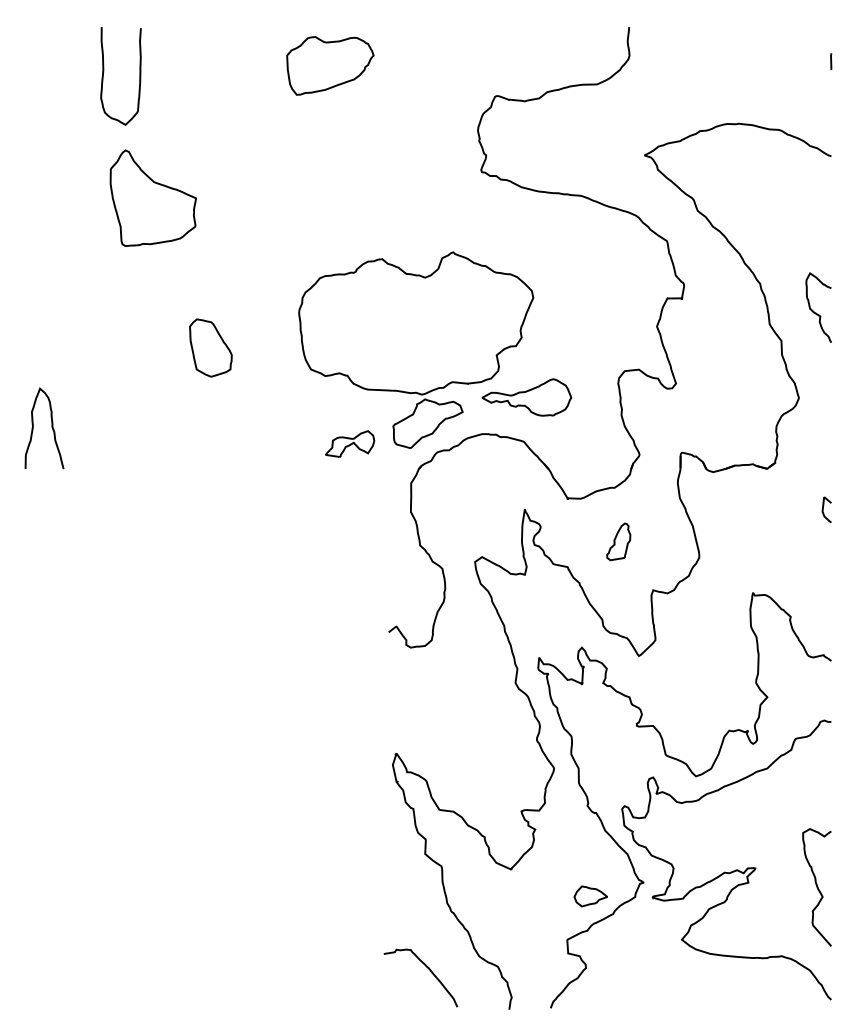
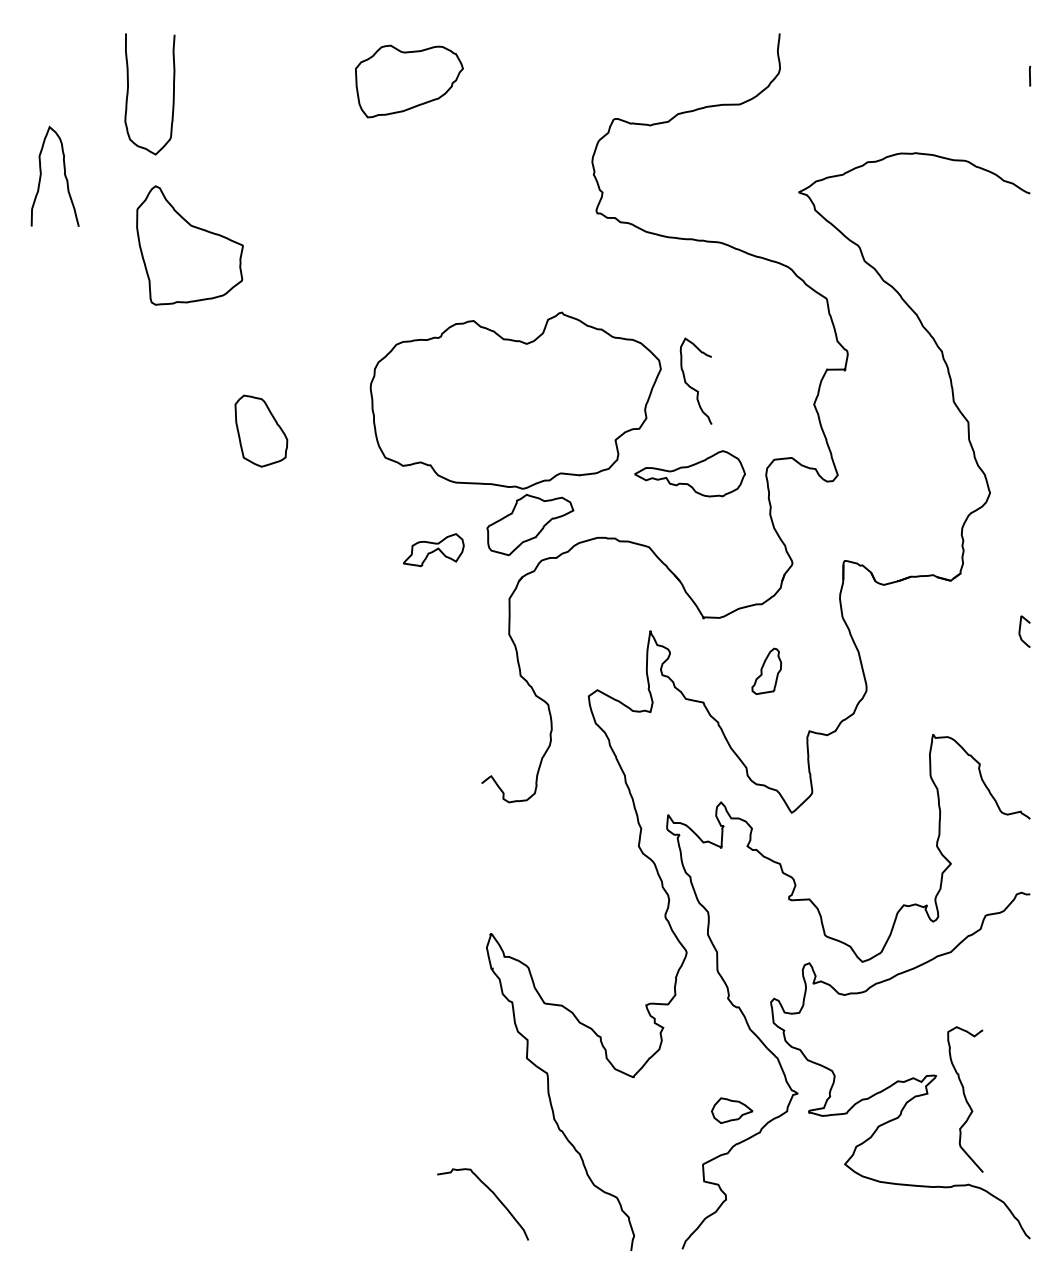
curve: (816, 312) -> (693, 387), moved
part: (526, 397) -> (689, 473), moved
curve: (51, 427) -> (63, 175), moved
curve: (816, 887) -> (964, 1099), moved
curve: (430, 972) -> (495, 1197), moved

